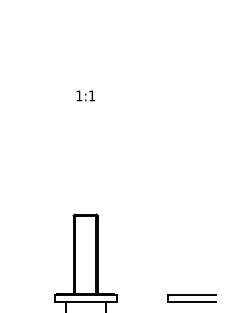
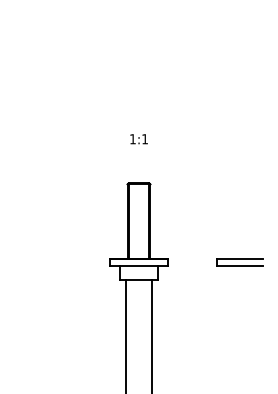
text: (85, 96) -> (138, 139), moved

